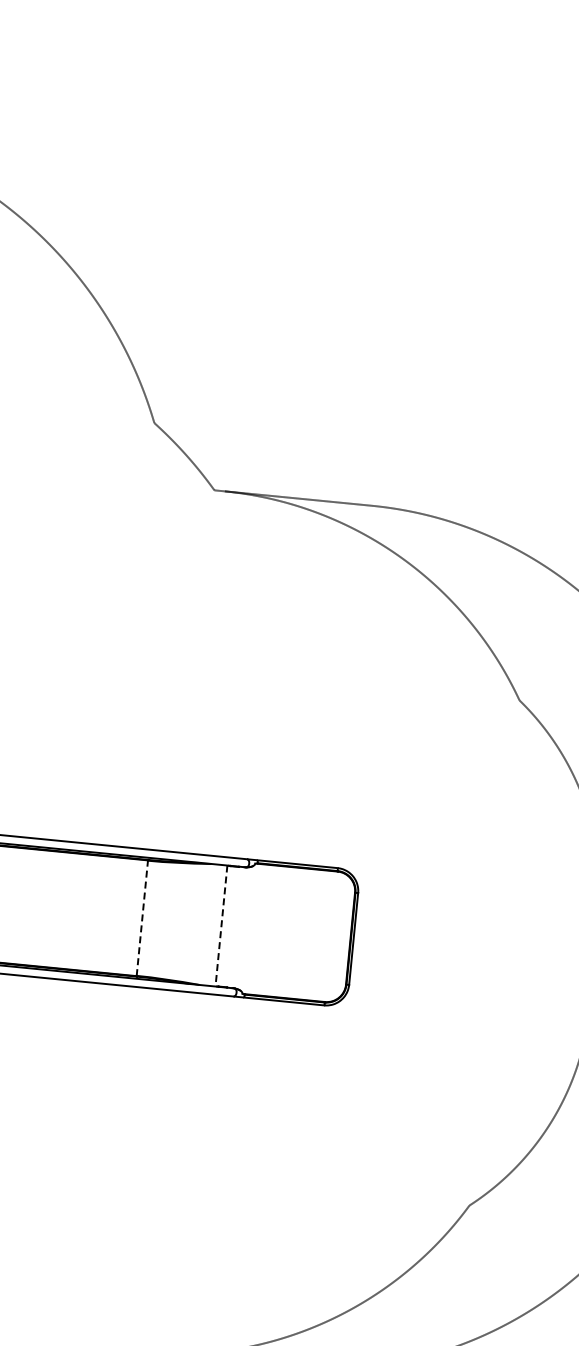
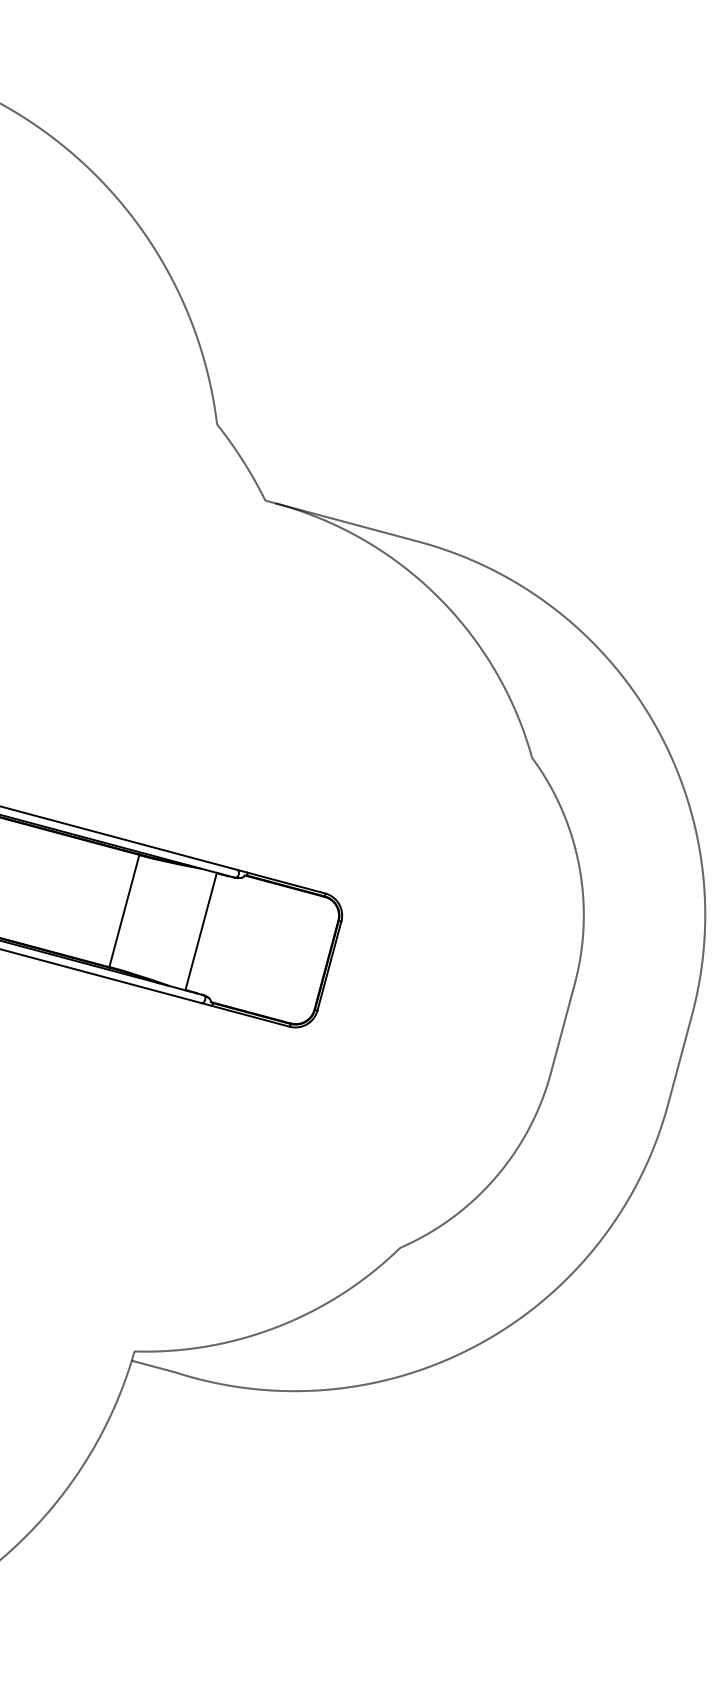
line: (142, 917) -> (124, 910), dashed -> solid
line: (221, 925) -> (201, 931), dashed -> solid

